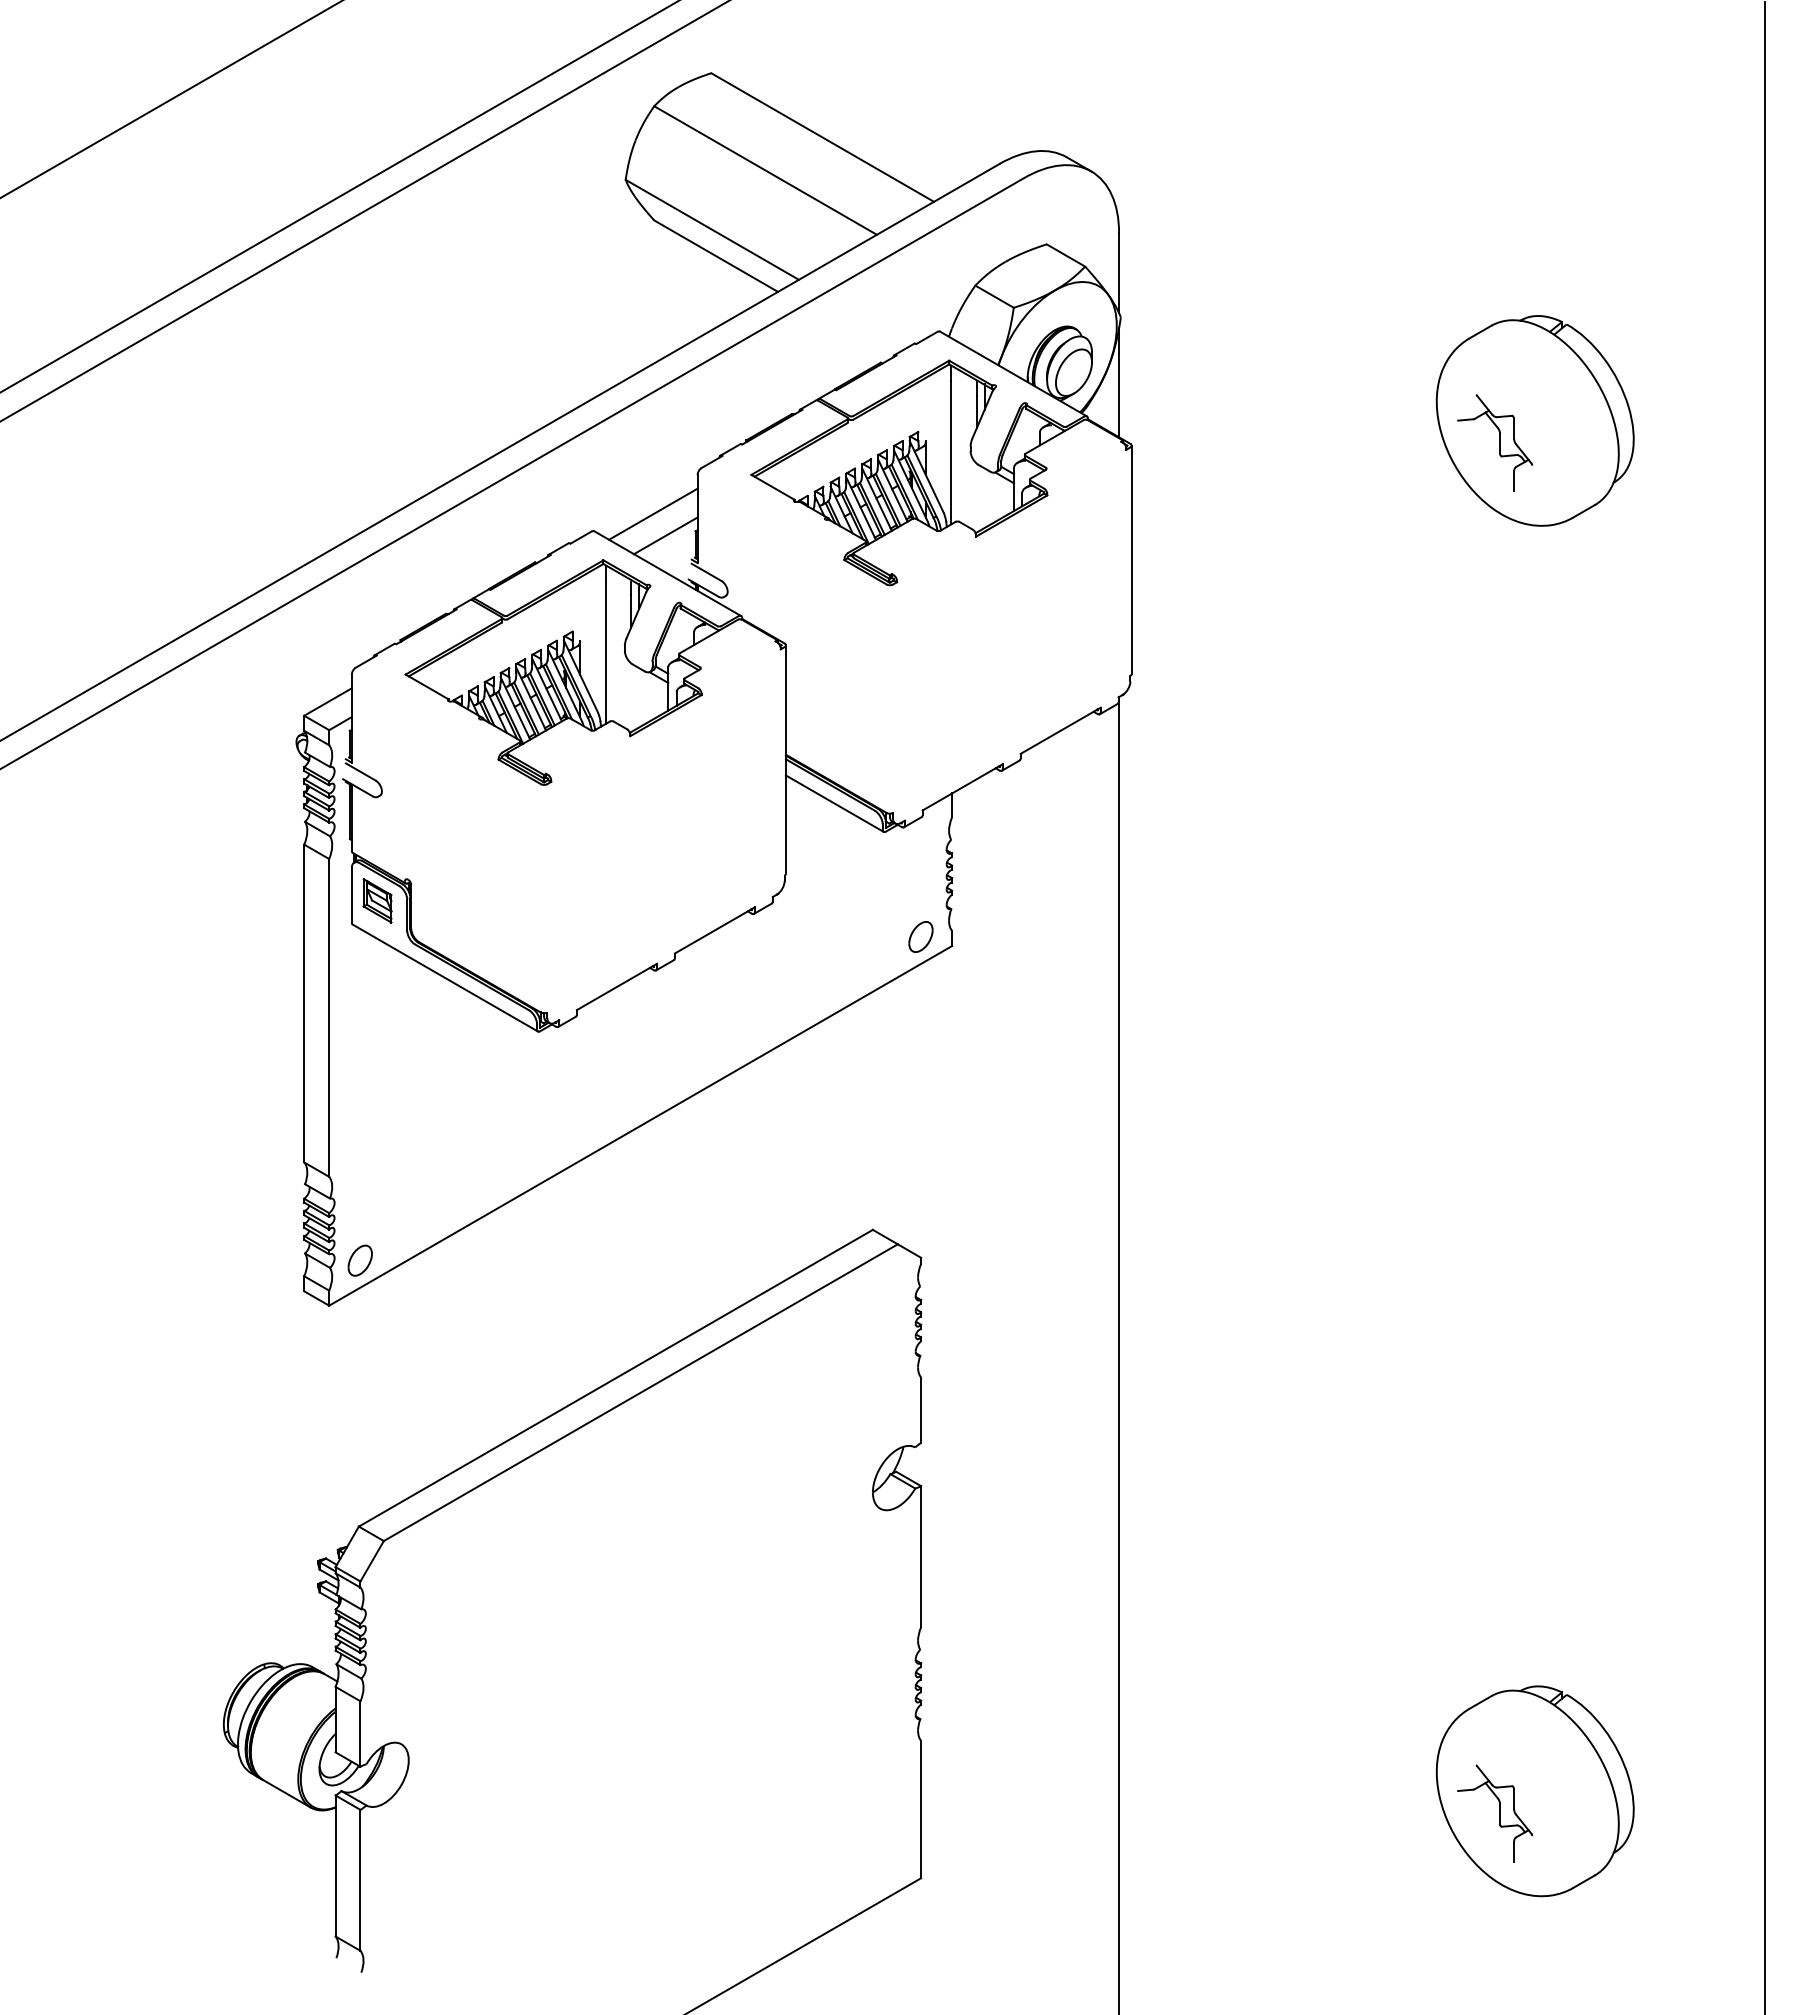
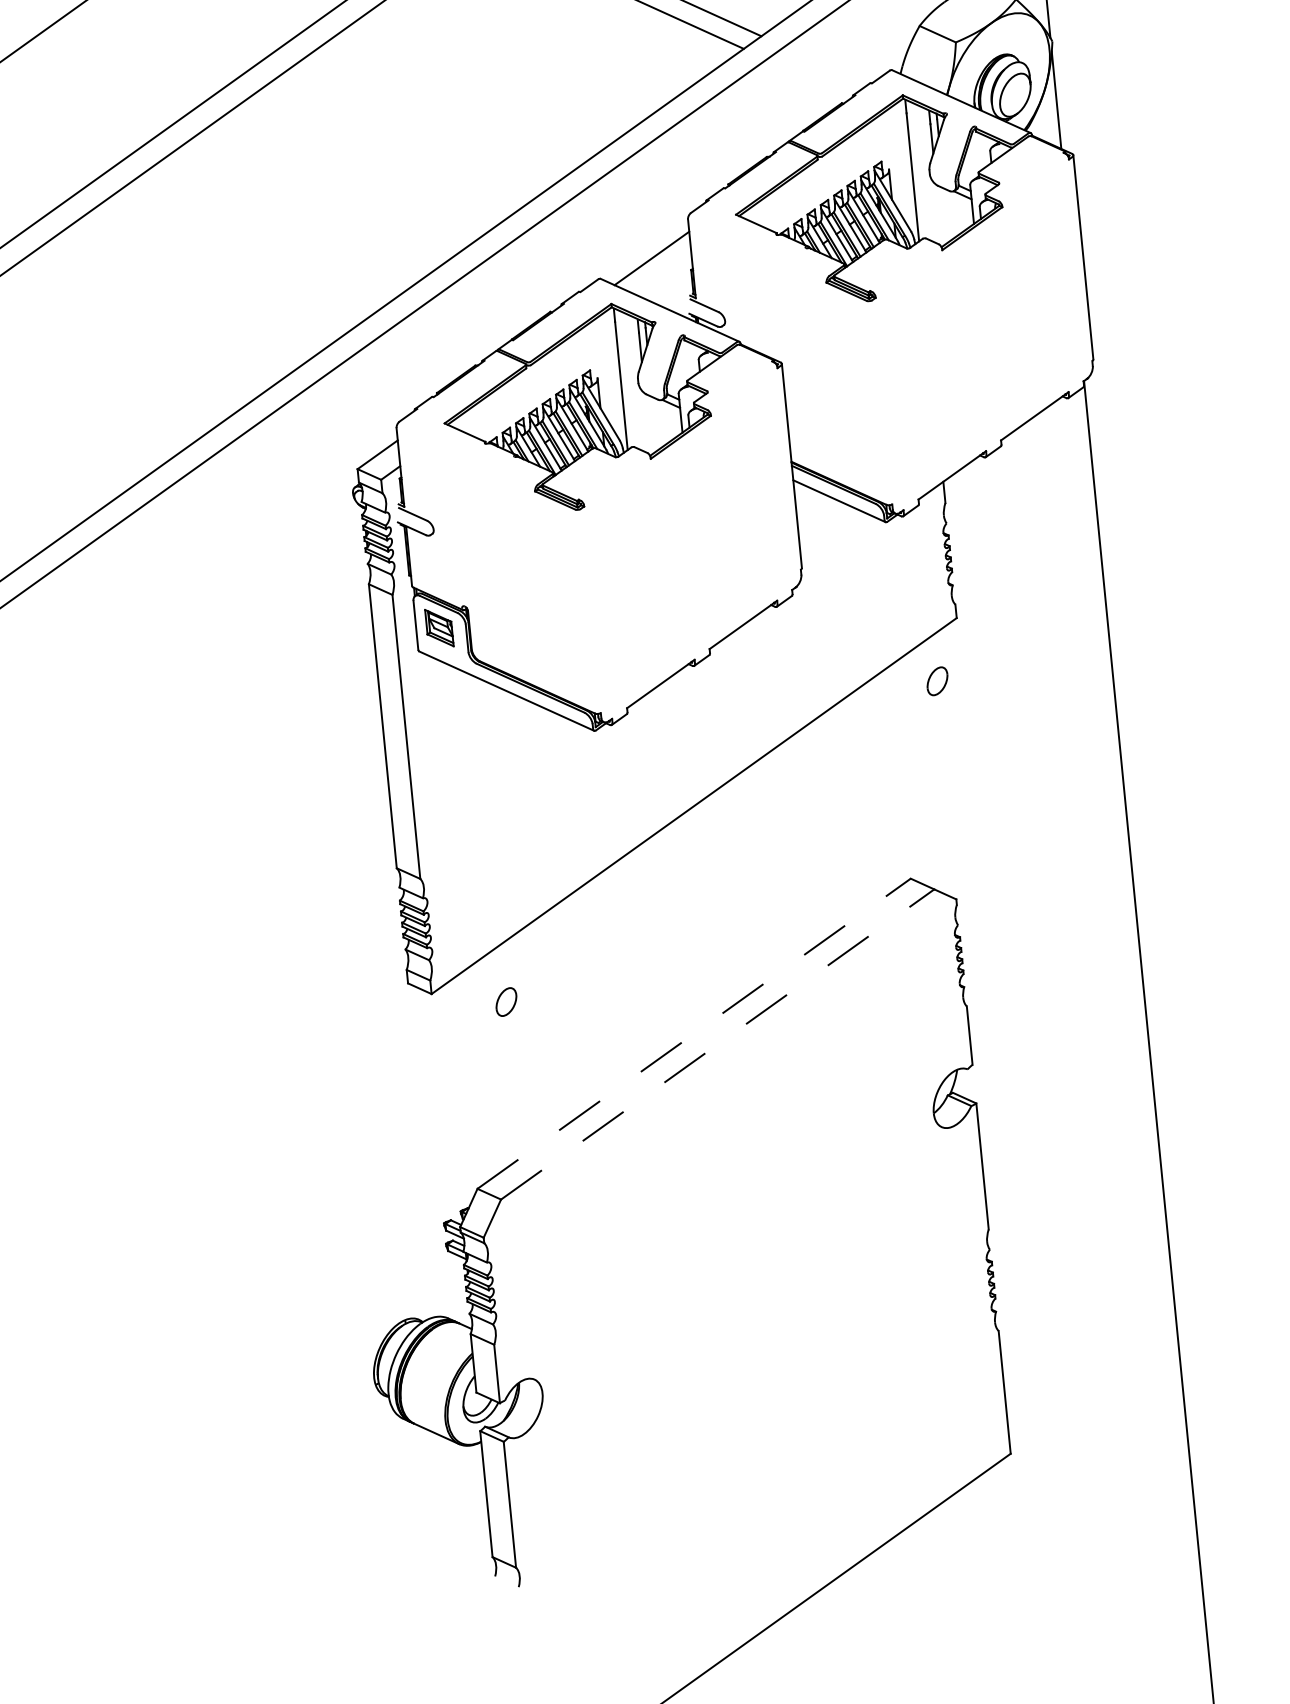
line: (665, 535) -> (664, 276), removed
part: (920, 936) -> (937, 680), moved
part: (359, 1260) -> (505, 1001), moved
line: (615, 1378) -> (693, 1034), solid -> dashed
line: (640, 1392) -> (717, 1044), solid -> dashed

